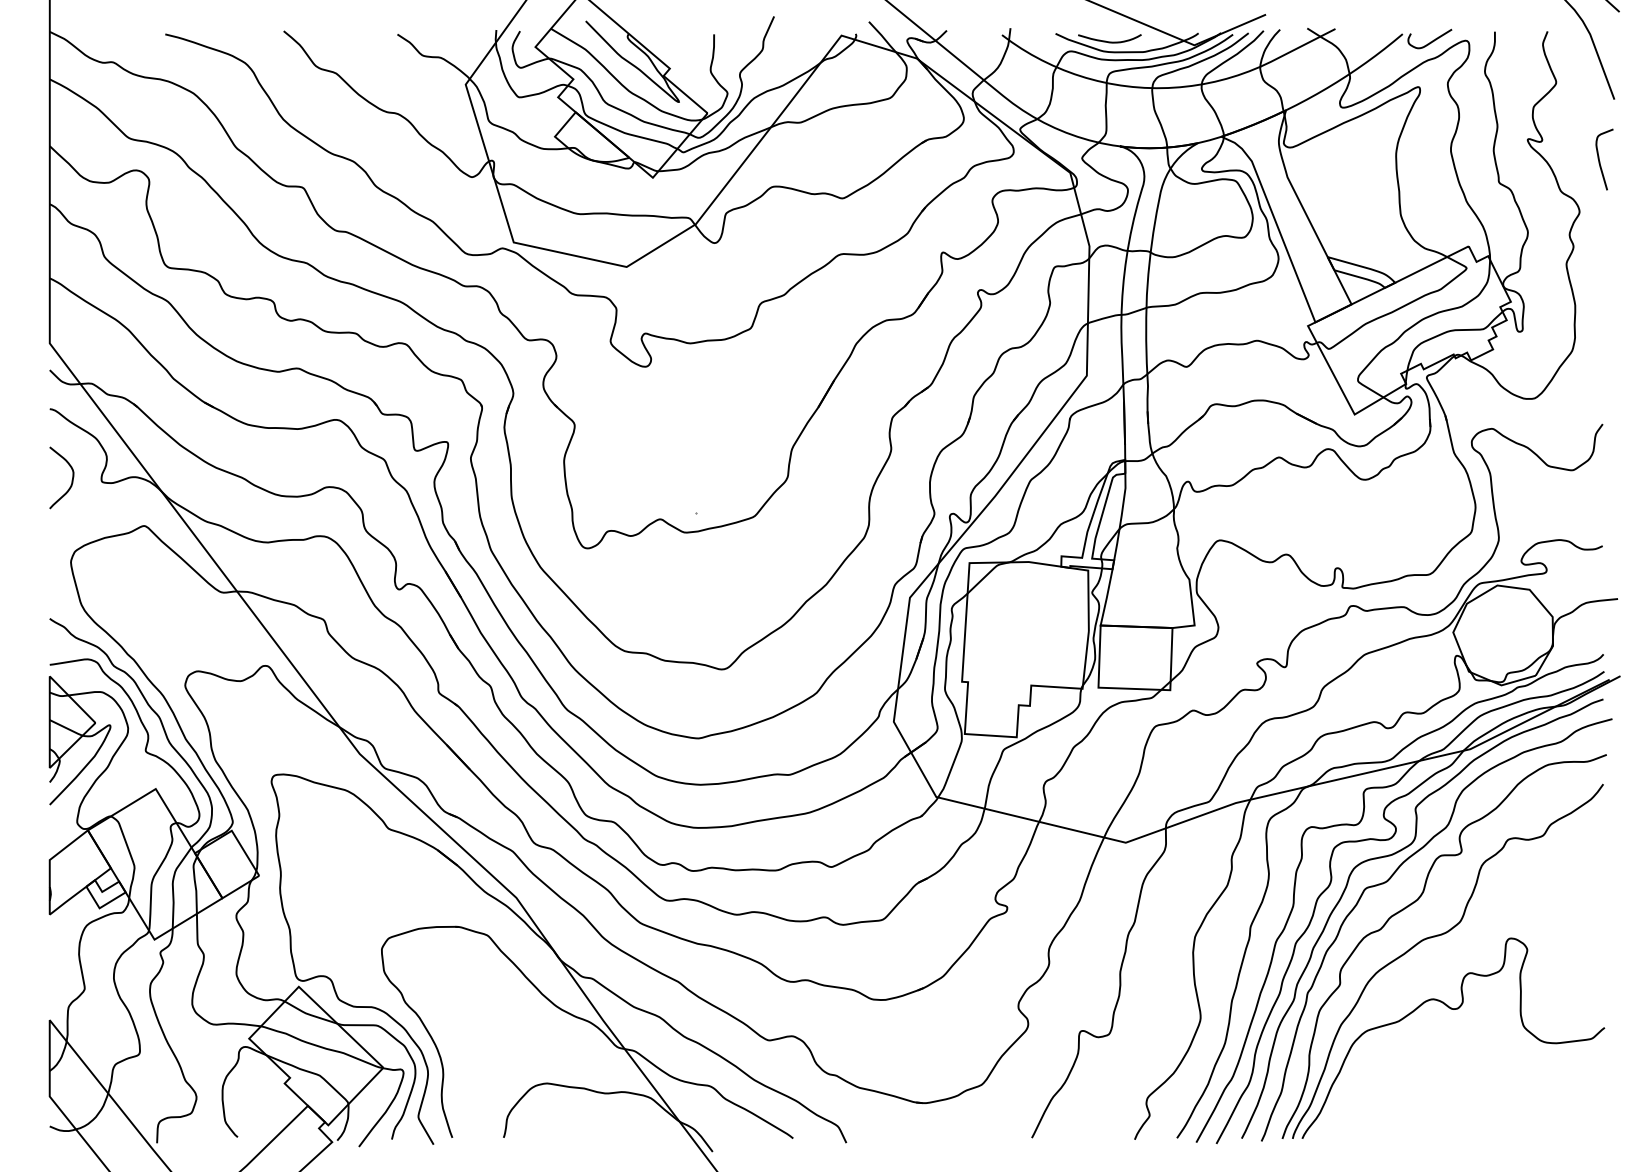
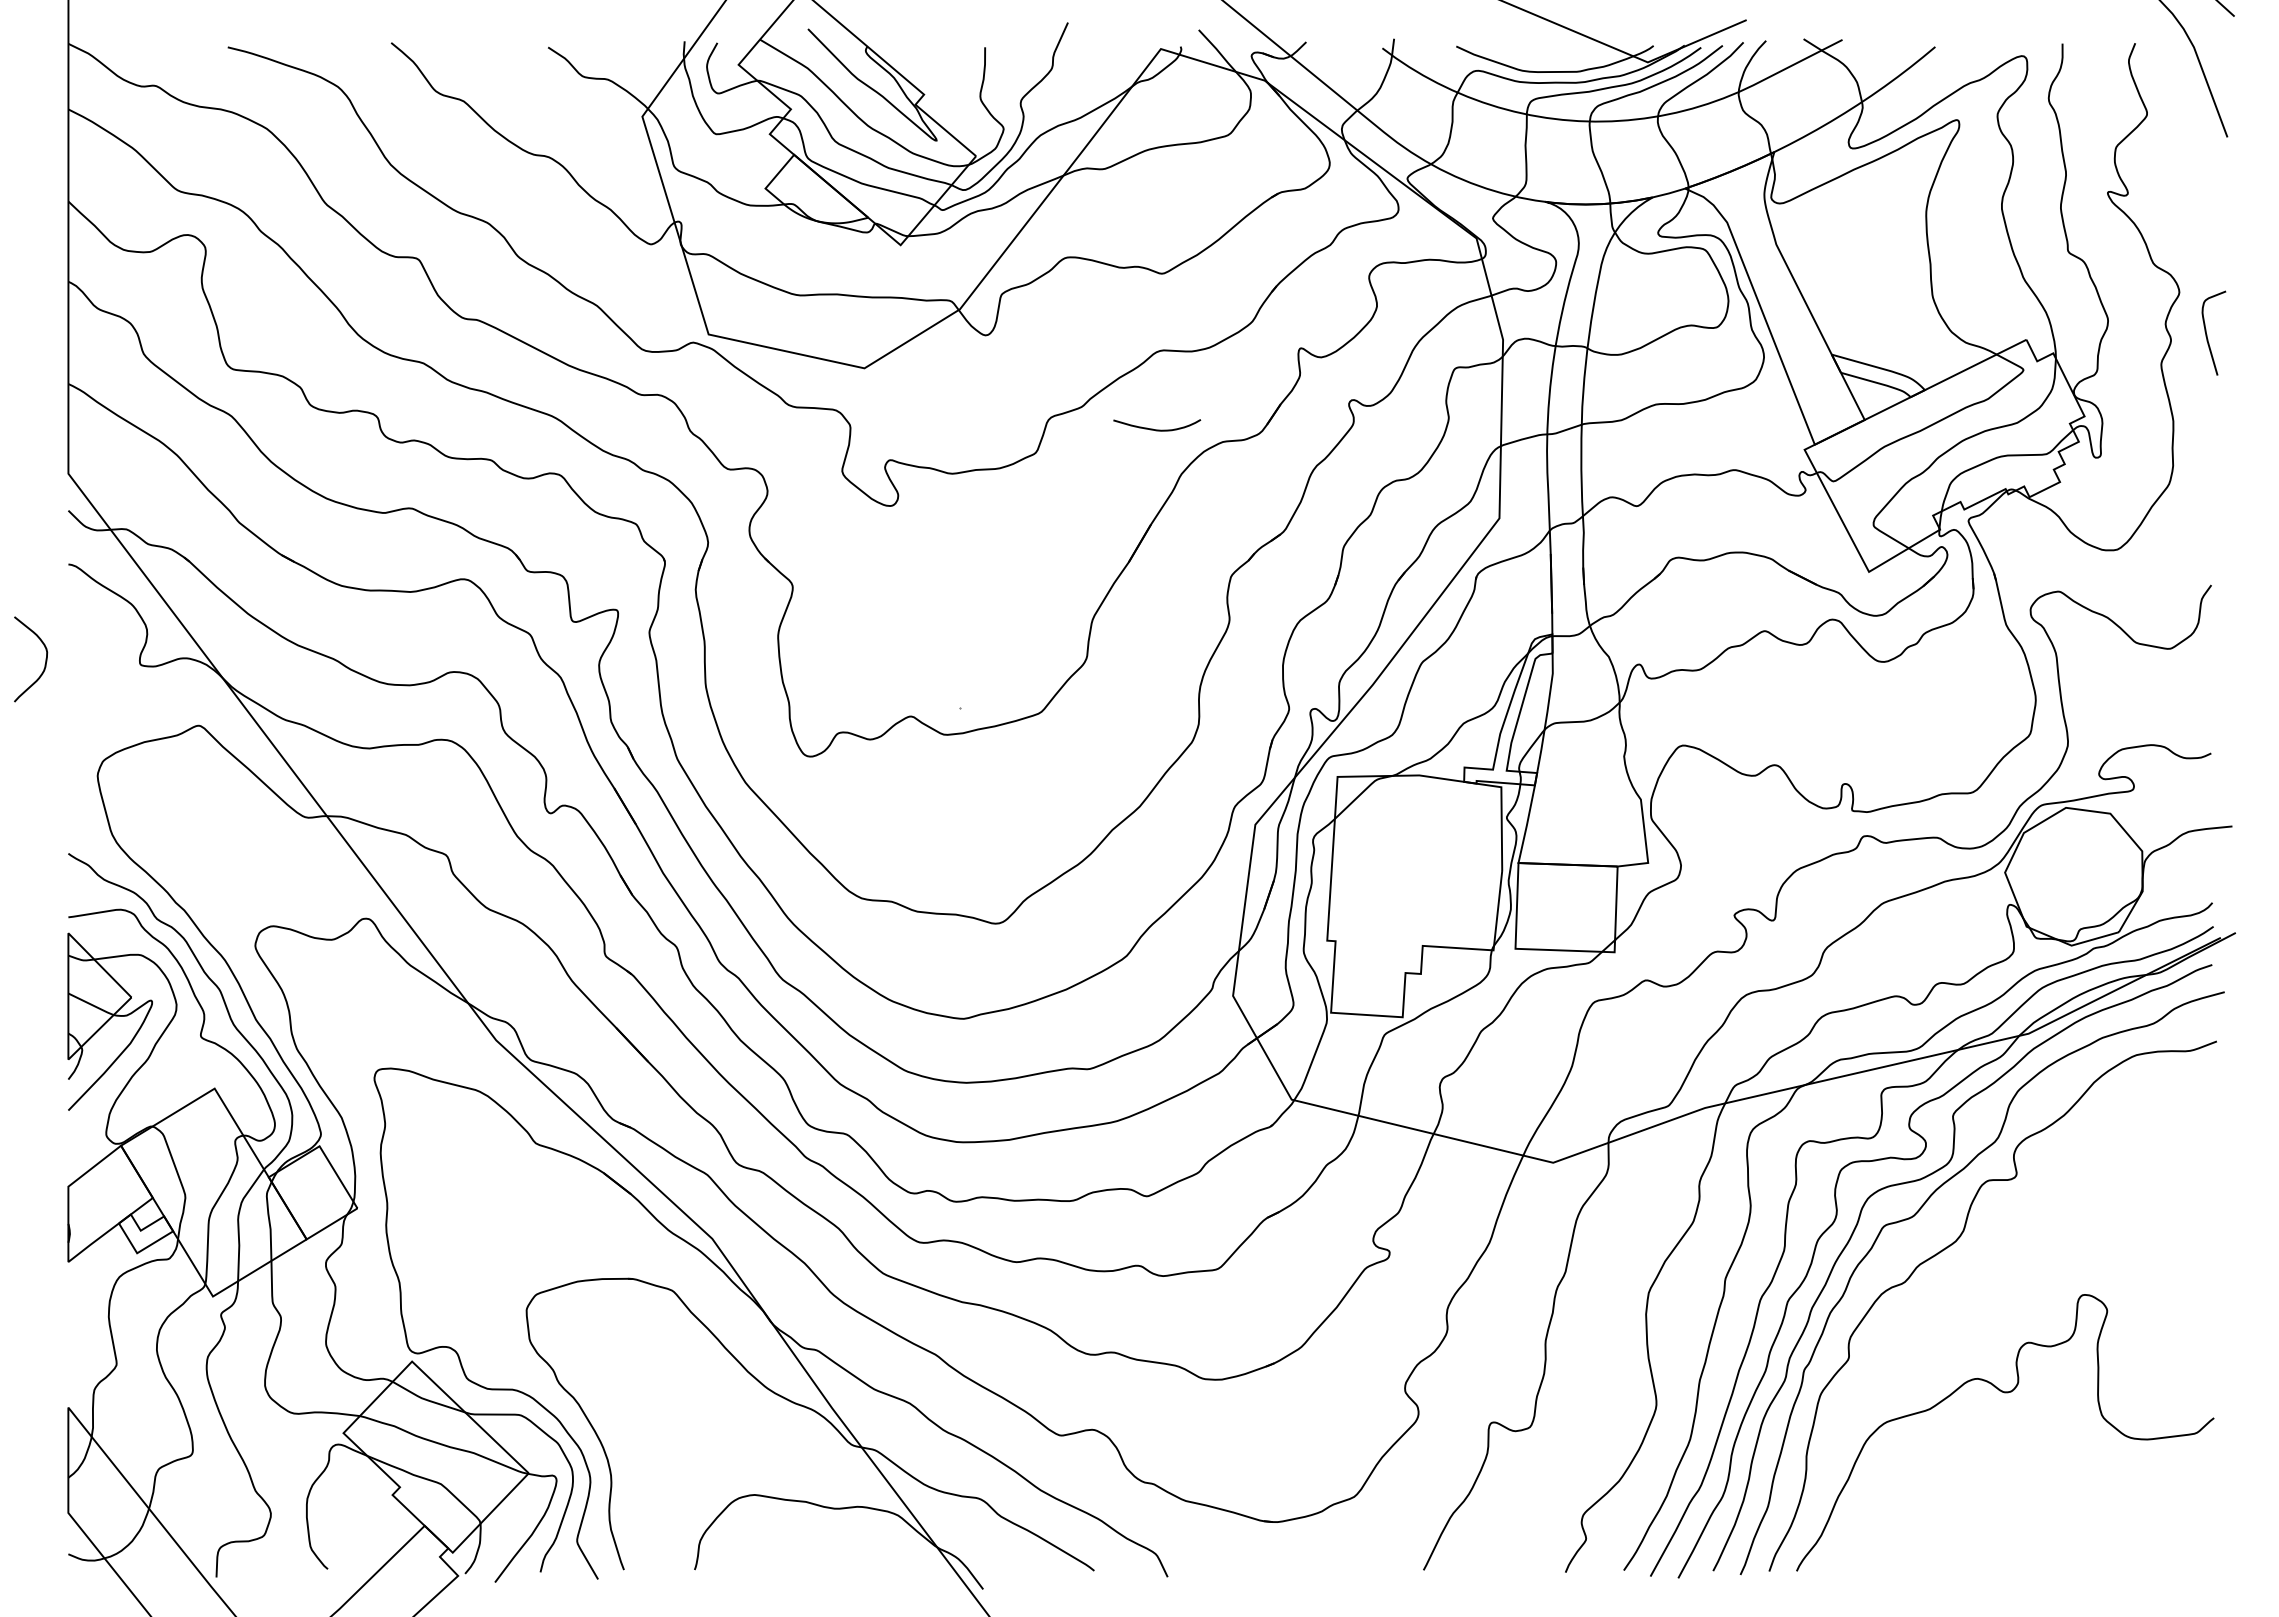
curve: (1110, 41) -> (1157, 429), moved
curve: (1431, 41) -> (1975, 56), removed
curve: (1599, 160) -> (2207, 334), moved
curve: (71, 481) -> (44, 664), moved
curve: (1439, 936) -> (1986, 1291), removed

